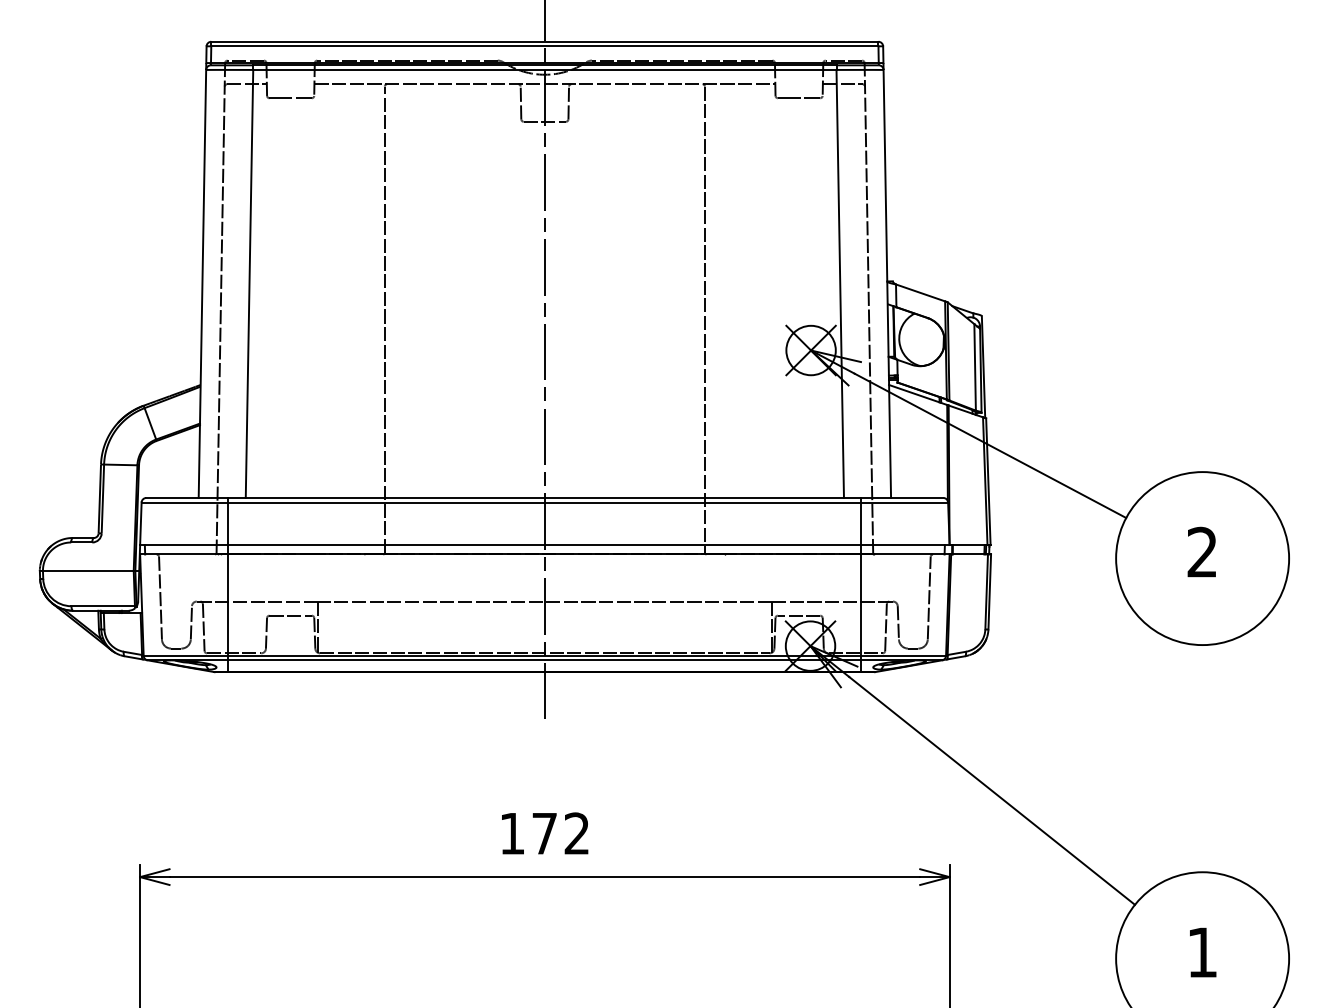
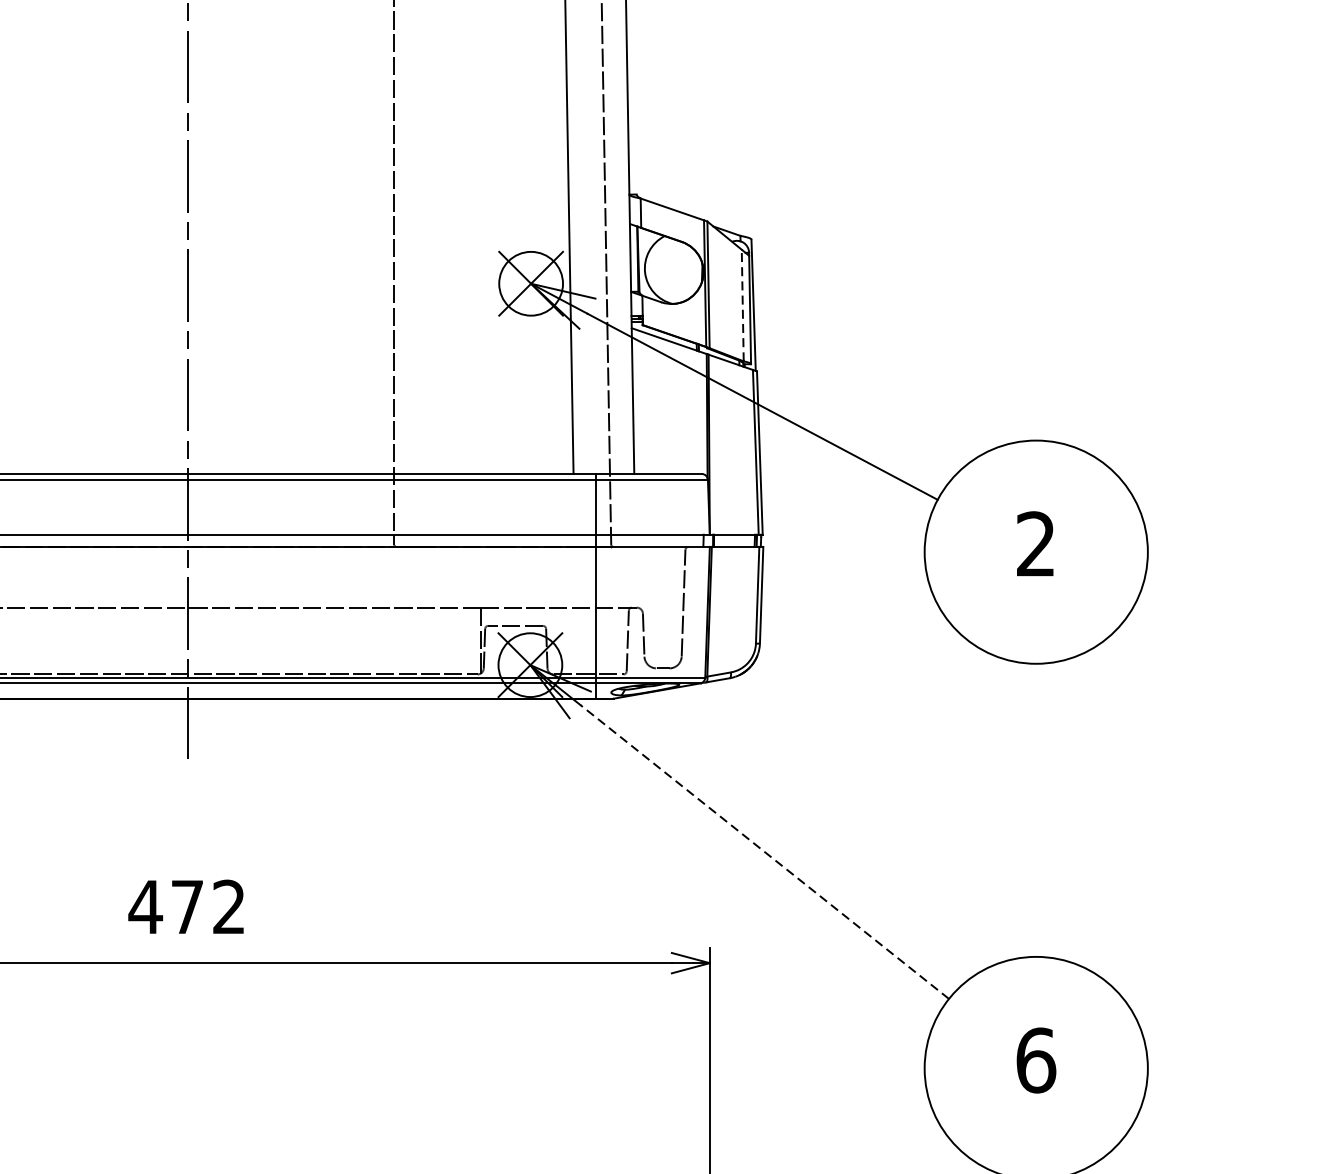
line: (975, 366) -> (743, 304), solid -> dashed
line: (992, 790) -> (765, 851), solid -> dashed
text: (511, 833) -> (144, 906), 172 -> 472
text: (1202, 952) -> (1036, 1060), 1 -> 6

